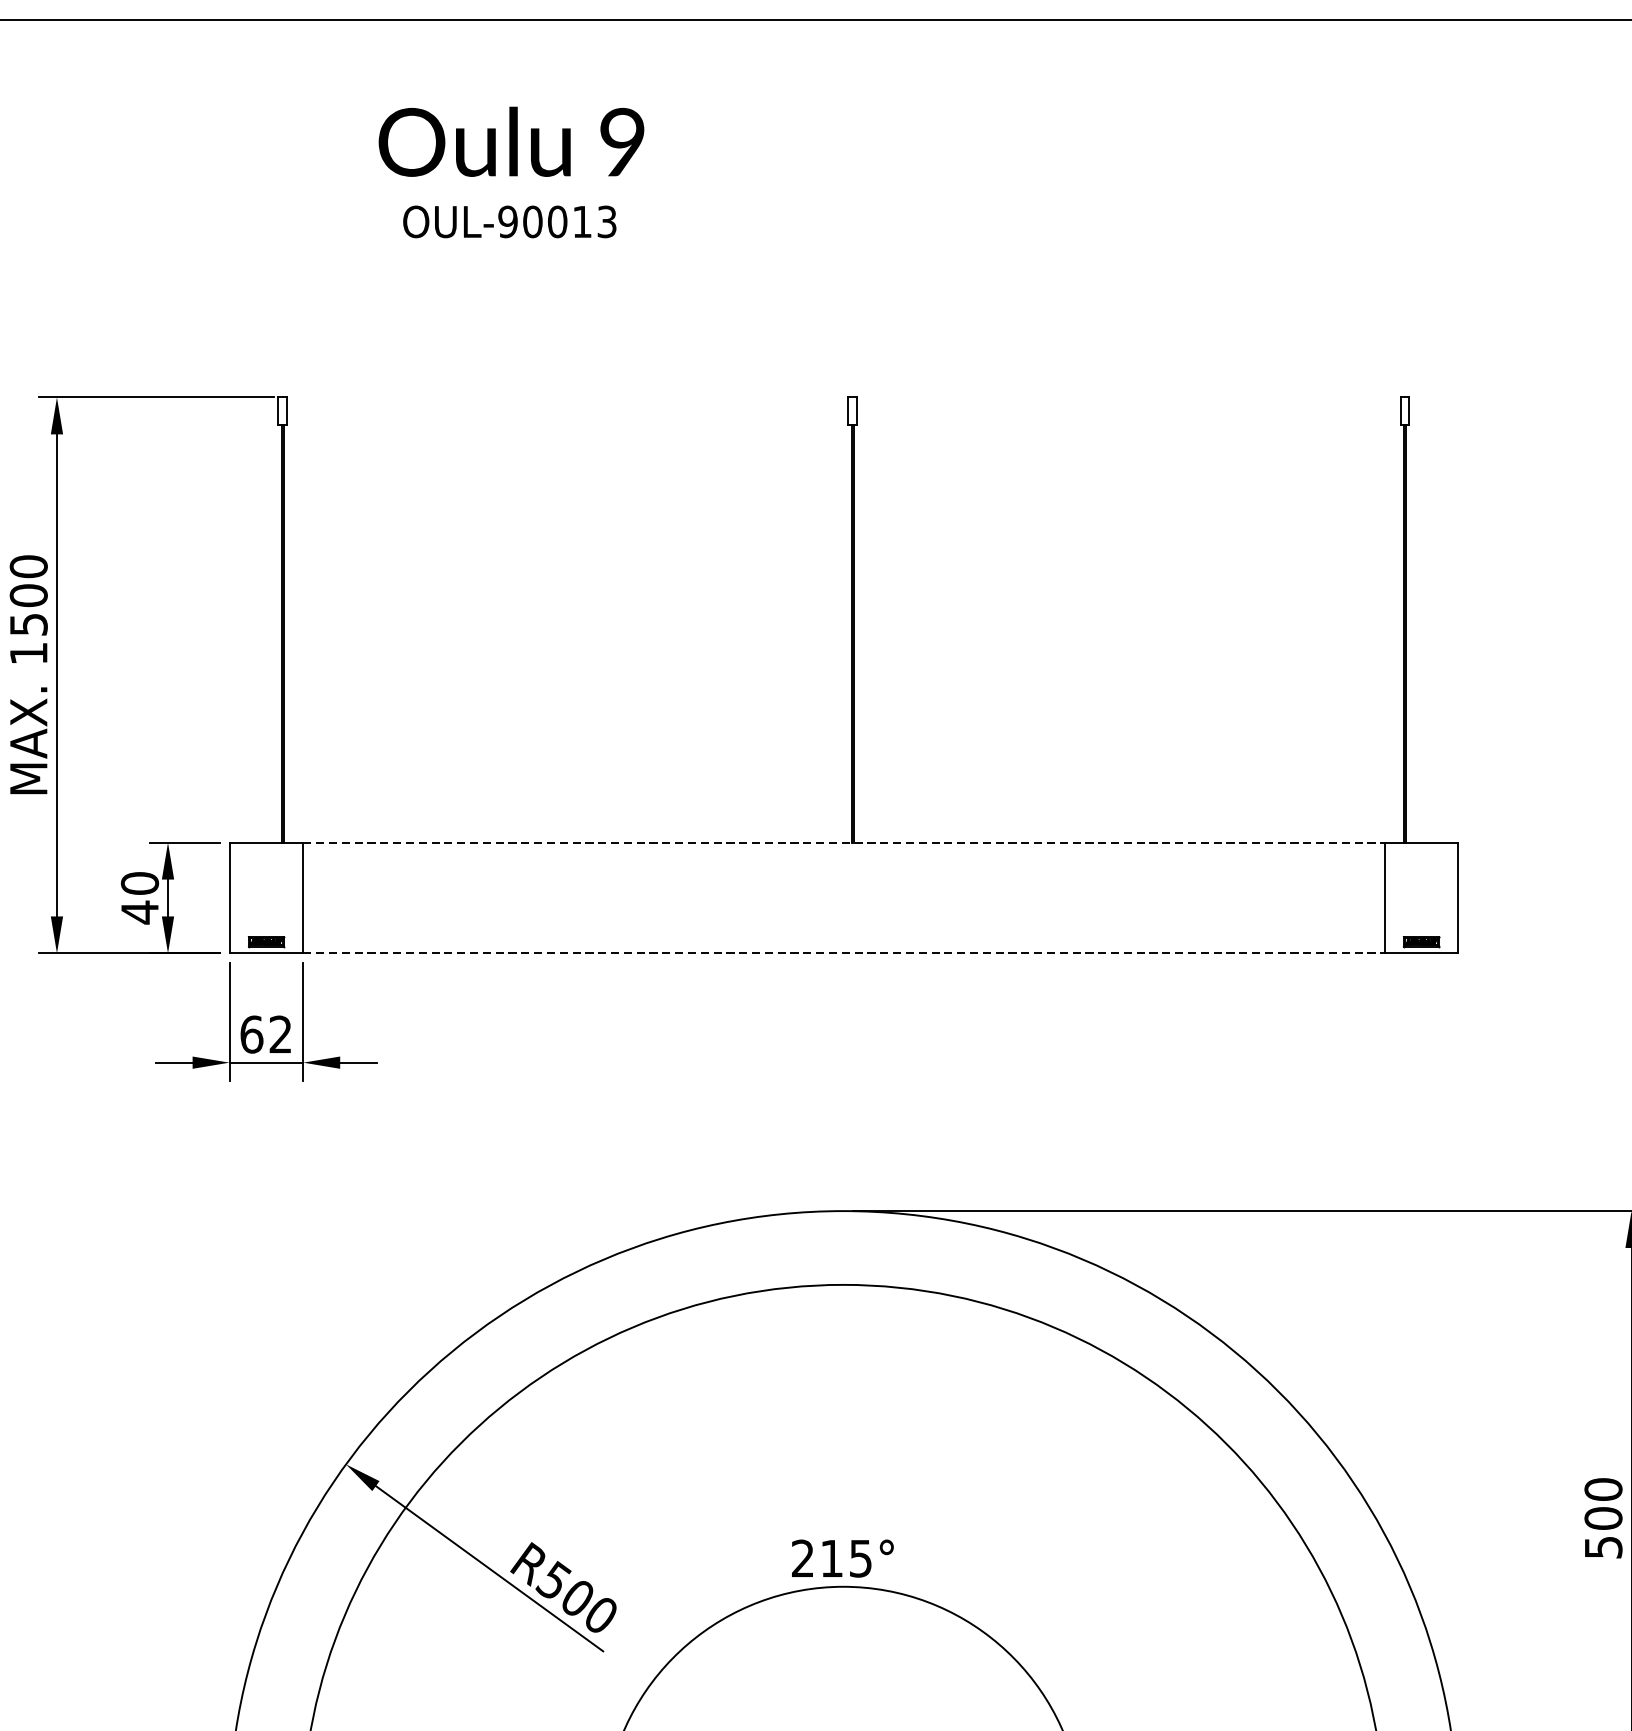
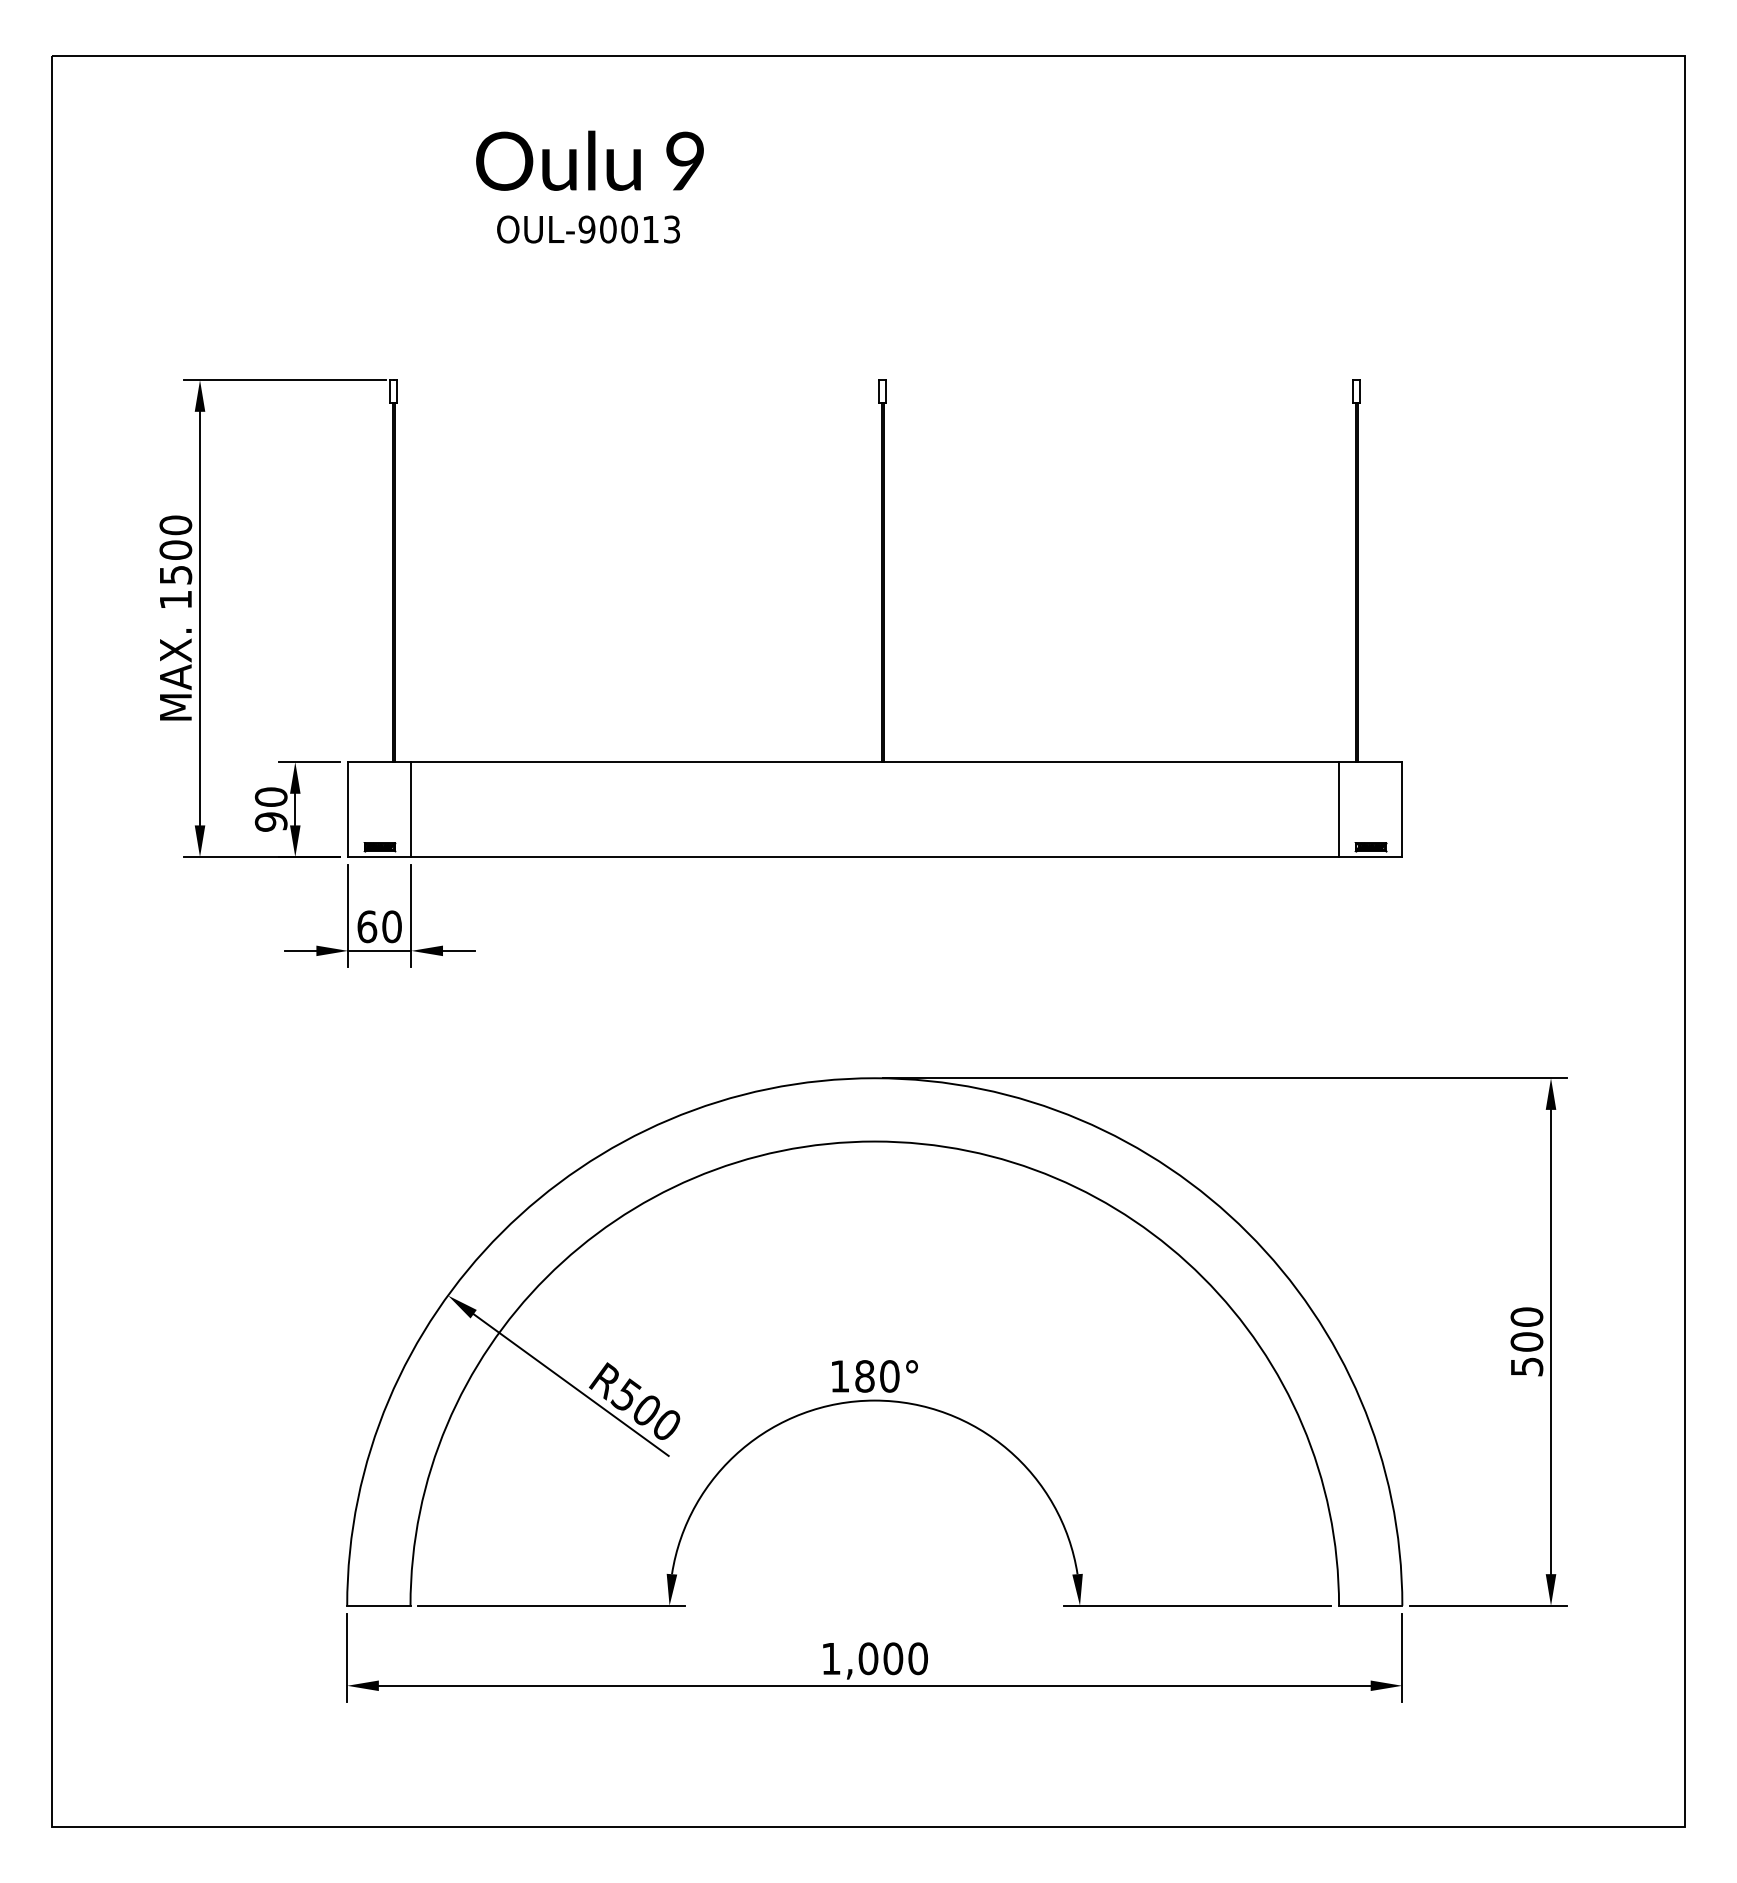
line: (844, 843) -> (875, 762), dashed -> solid
text: (139, 911) -> (270, 821), 40 -> 90
line: (844, 953) -> (875, 857), dashed -> solid
text: (280, 1034) -> (391, 926), 62 -> 60
text: (831, 1558) -> (864, 1376), 215° -> 180°

